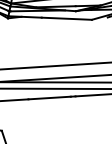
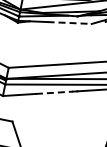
line: (67, 19) -> (70, 23), solid -> dashed
line: (49, 97) -> (54, 92), solid -> dashed

